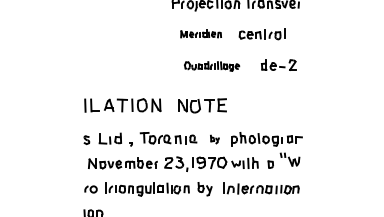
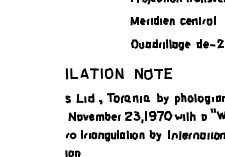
part: (200, 33) -> (152, 20), size x1.43
part: (211, 66) -> (160, 44), size x1.43
part: (214, 139) -> (162, 98), size x1.67

